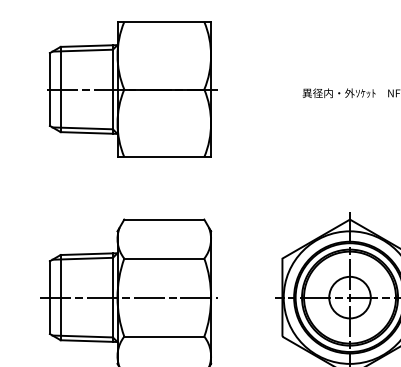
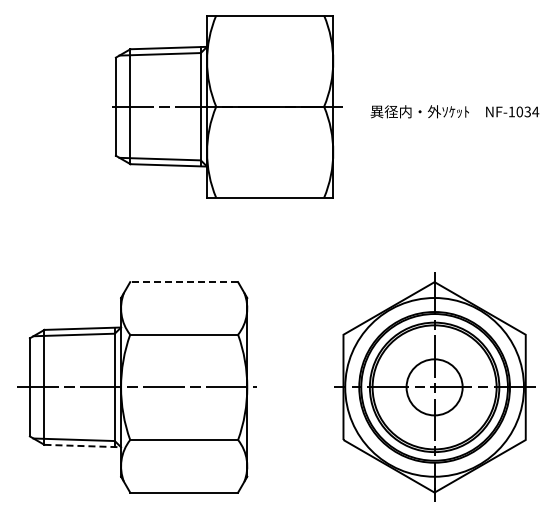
part: (132, 89) -> (227, 106), moved
line: (164, 219) -> (184, 282), solid -> dashed
line: (89, 341) -> (83, 446), solid -> dashed

